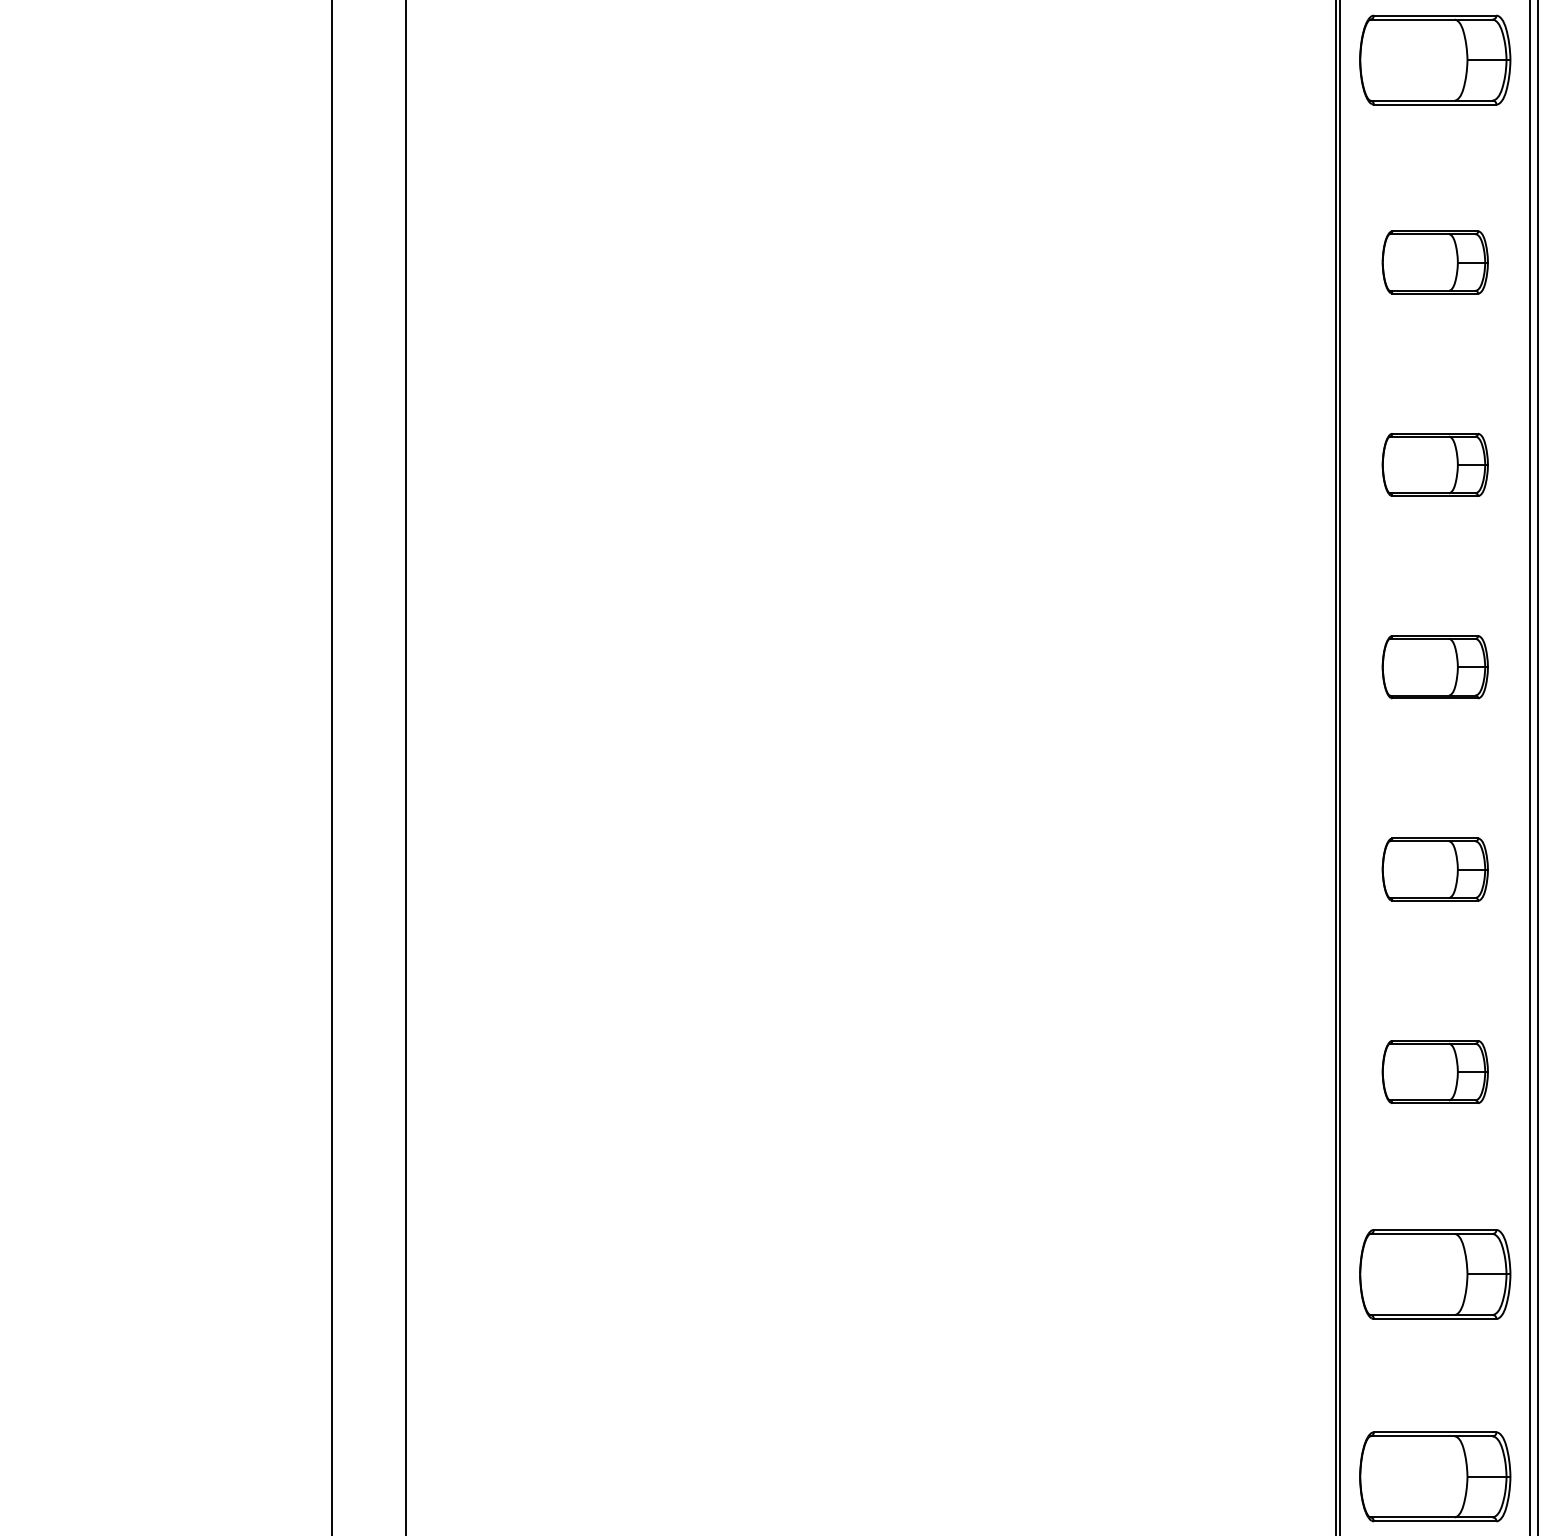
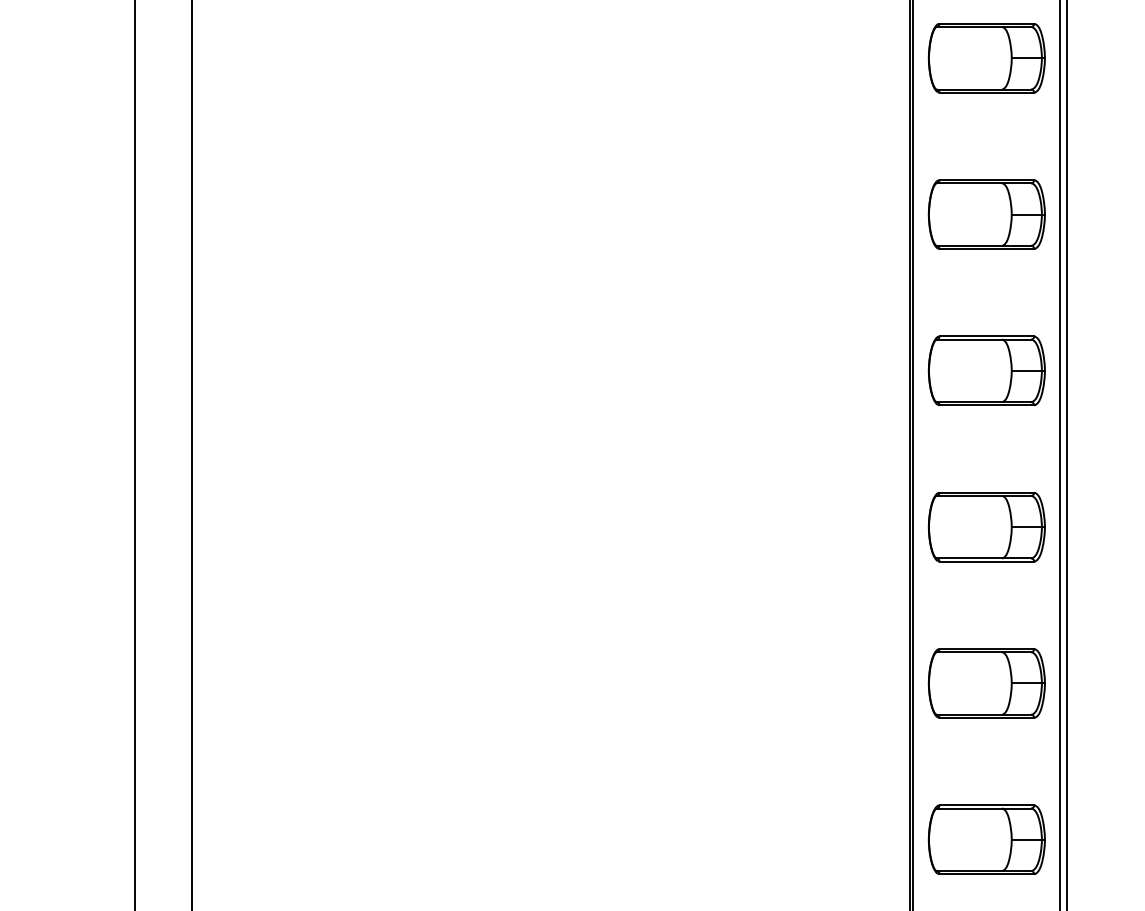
part: (1435, 262) -> (987, 58), size x1.43
part: (1435, 464) -> (987, 214), size x1.43
part: (1435, 666) -> (987, 370), size x1.43
part: (1435, 869) -> (987, 527), size x1.43
part: (1435, 1071) -> (987, 683), size x1.43

